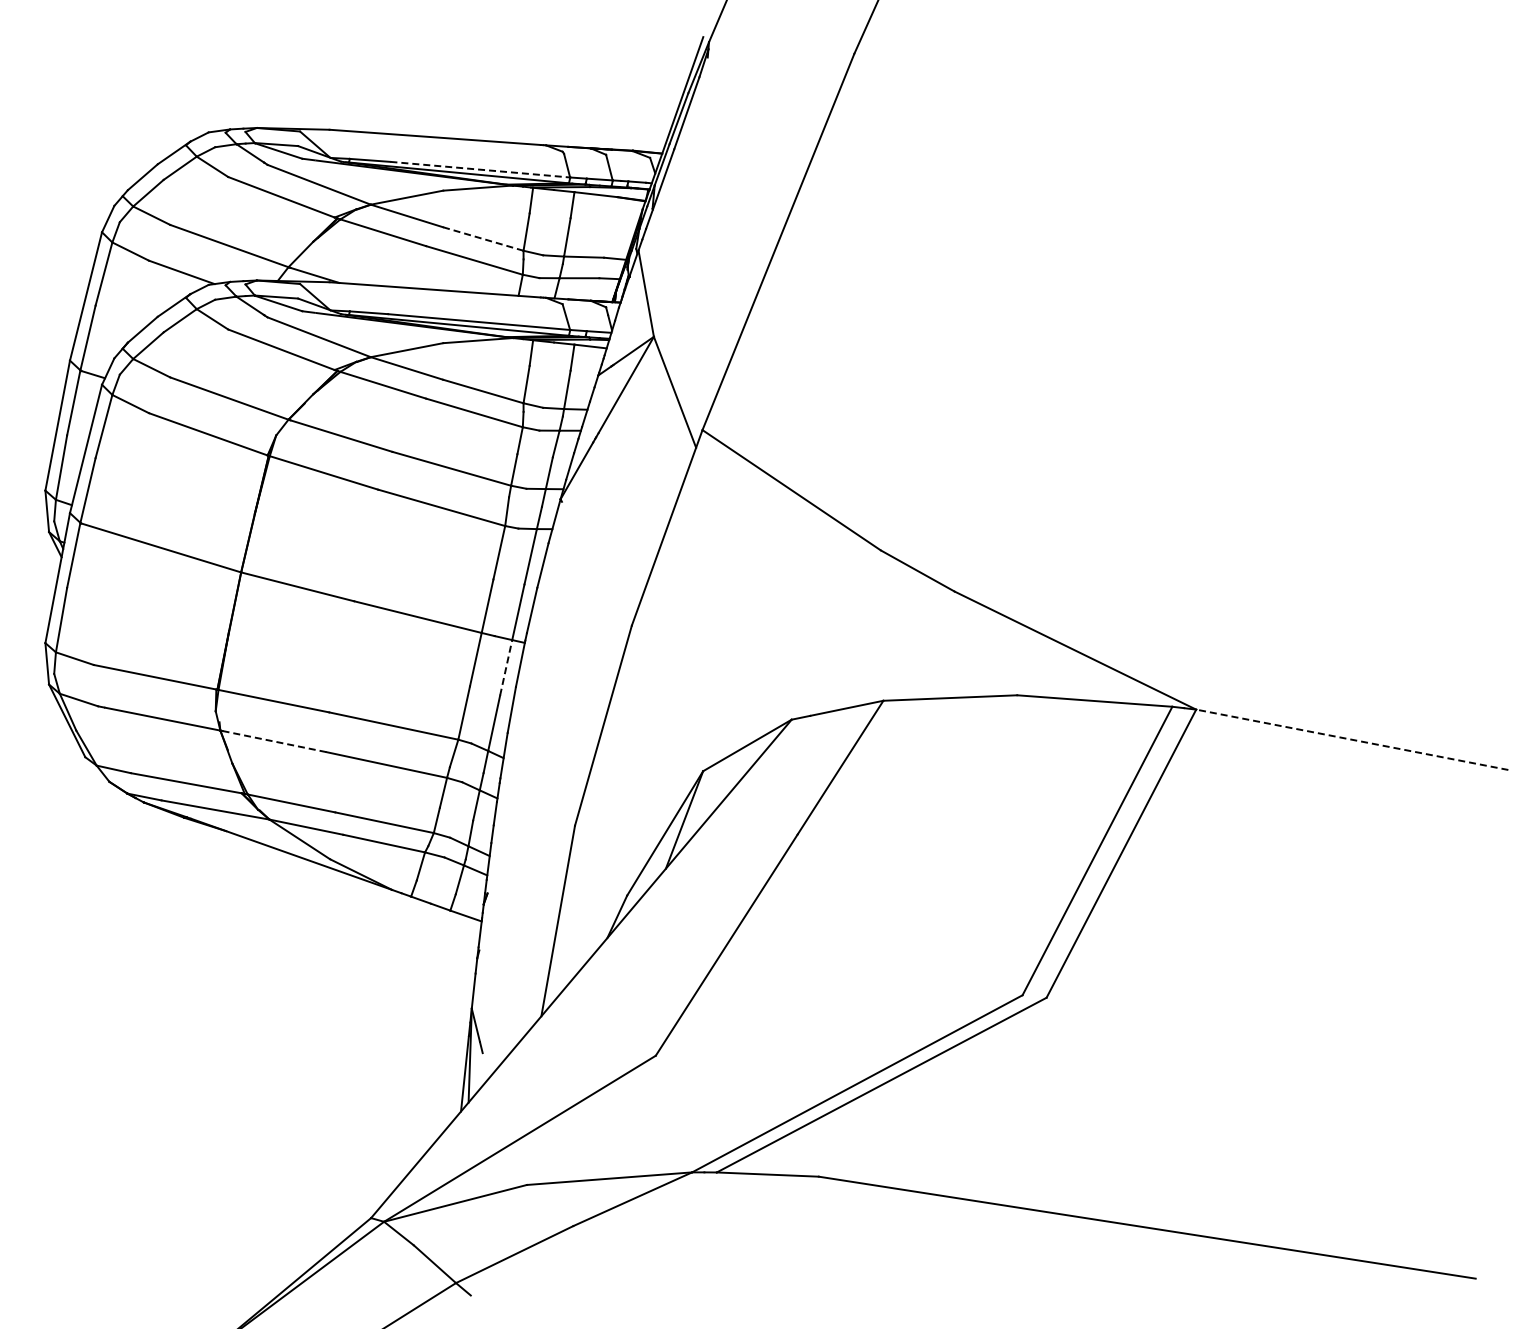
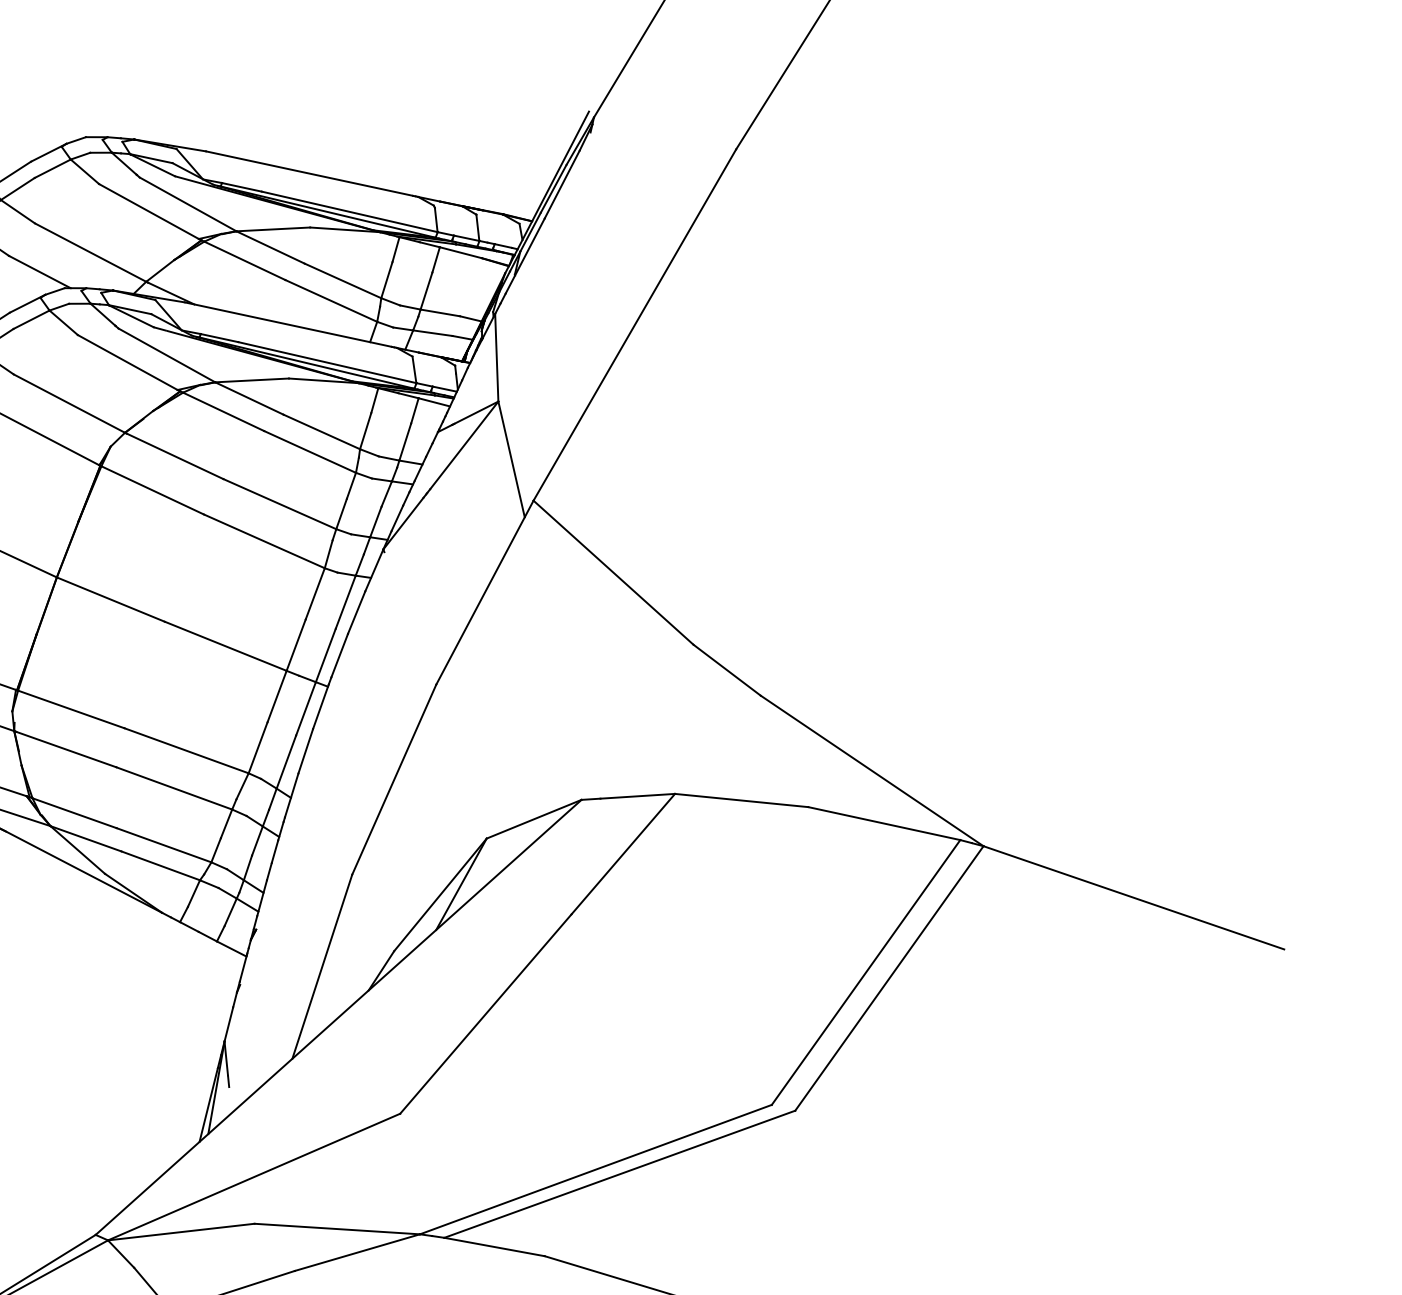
line: (480, 169) -> (349, 211), dashed -> solid
line: (483, 239) -> (343, 281), dashed -> solid
line: (506, 667) -> (306, 708), dashed -> solid
line: (1352, 739) -> (1134, 897), dashed -> solid
line: (275, 741) -> (67, 749), dashed -> solid

